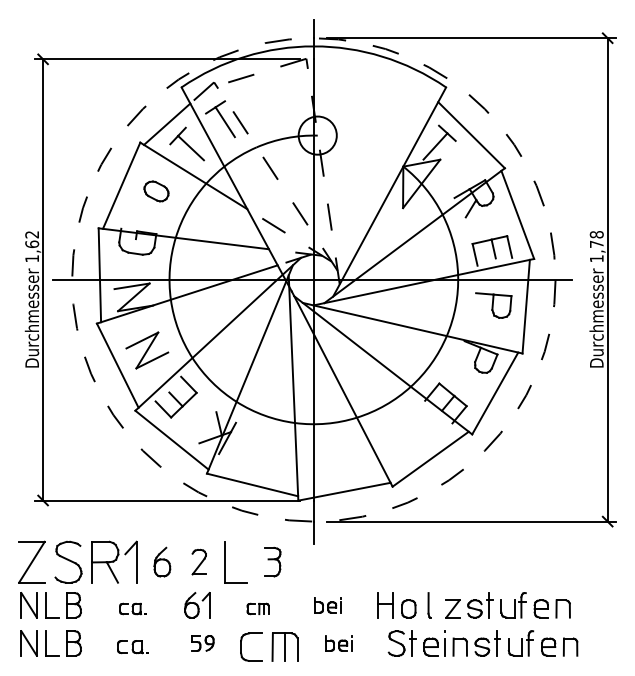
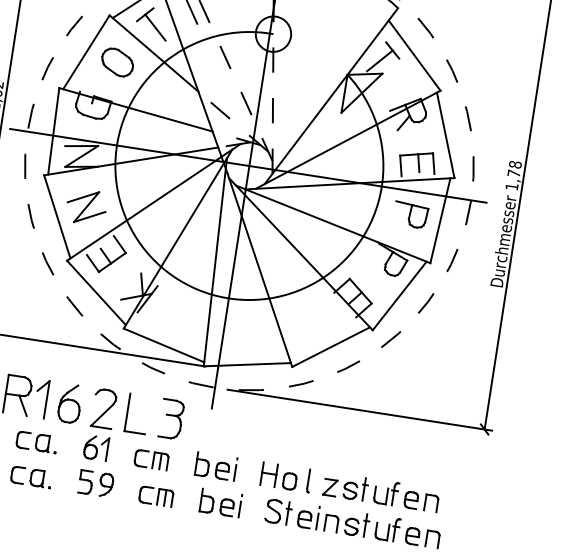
part: (156, 191) -> (117, 62), size x1.43
part: (162, 561) -> (70, 402), size x1.43
part: (199, 561) -> (104, 408), size x1.67
part: (272, 561) -> (171, 418), size x1.43
part: (327, 605) -> (215, 466), size x1.67
part: (132, 608) -> (36, 441), size x1.67
part: (257, 608) -> (151, 459), size x1.67
part: (202, 643) -> (95, 483), size x1.67
part: (338, 643) -> (220, 503), size x1.67
part: (132, 646) -> (30, 476), size x1.43
part: (268, 646) -> (155, 495), size x0.62

